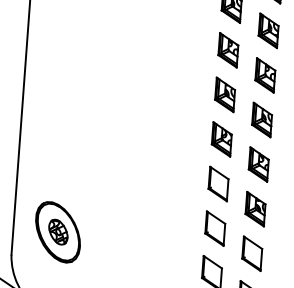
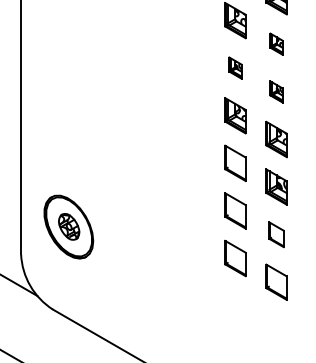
part: (265, 74) -> (276, 43), size x0.6
part: (225, 94) -> (235, 67), size x0.6
part: (261, 119) -> (276, 91), size x0.6
part: (252, 253) -> (276, 234), size x0.7

